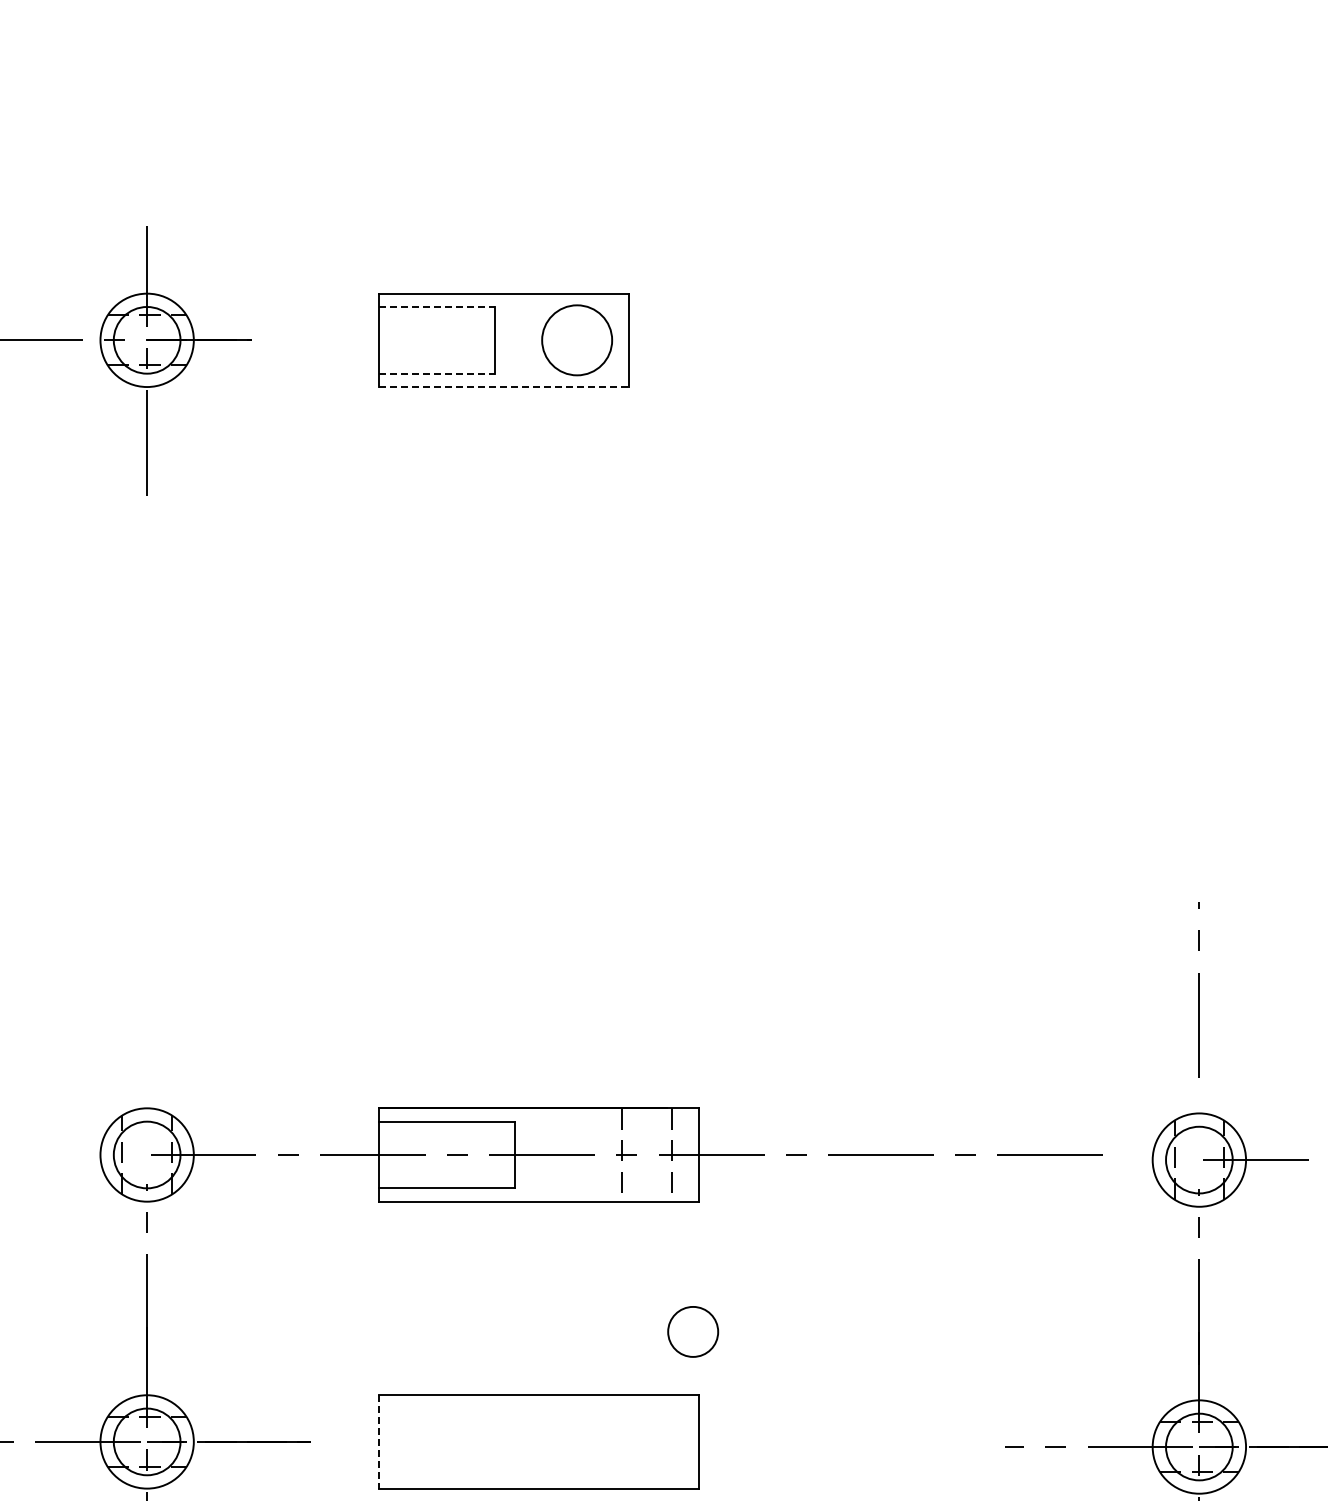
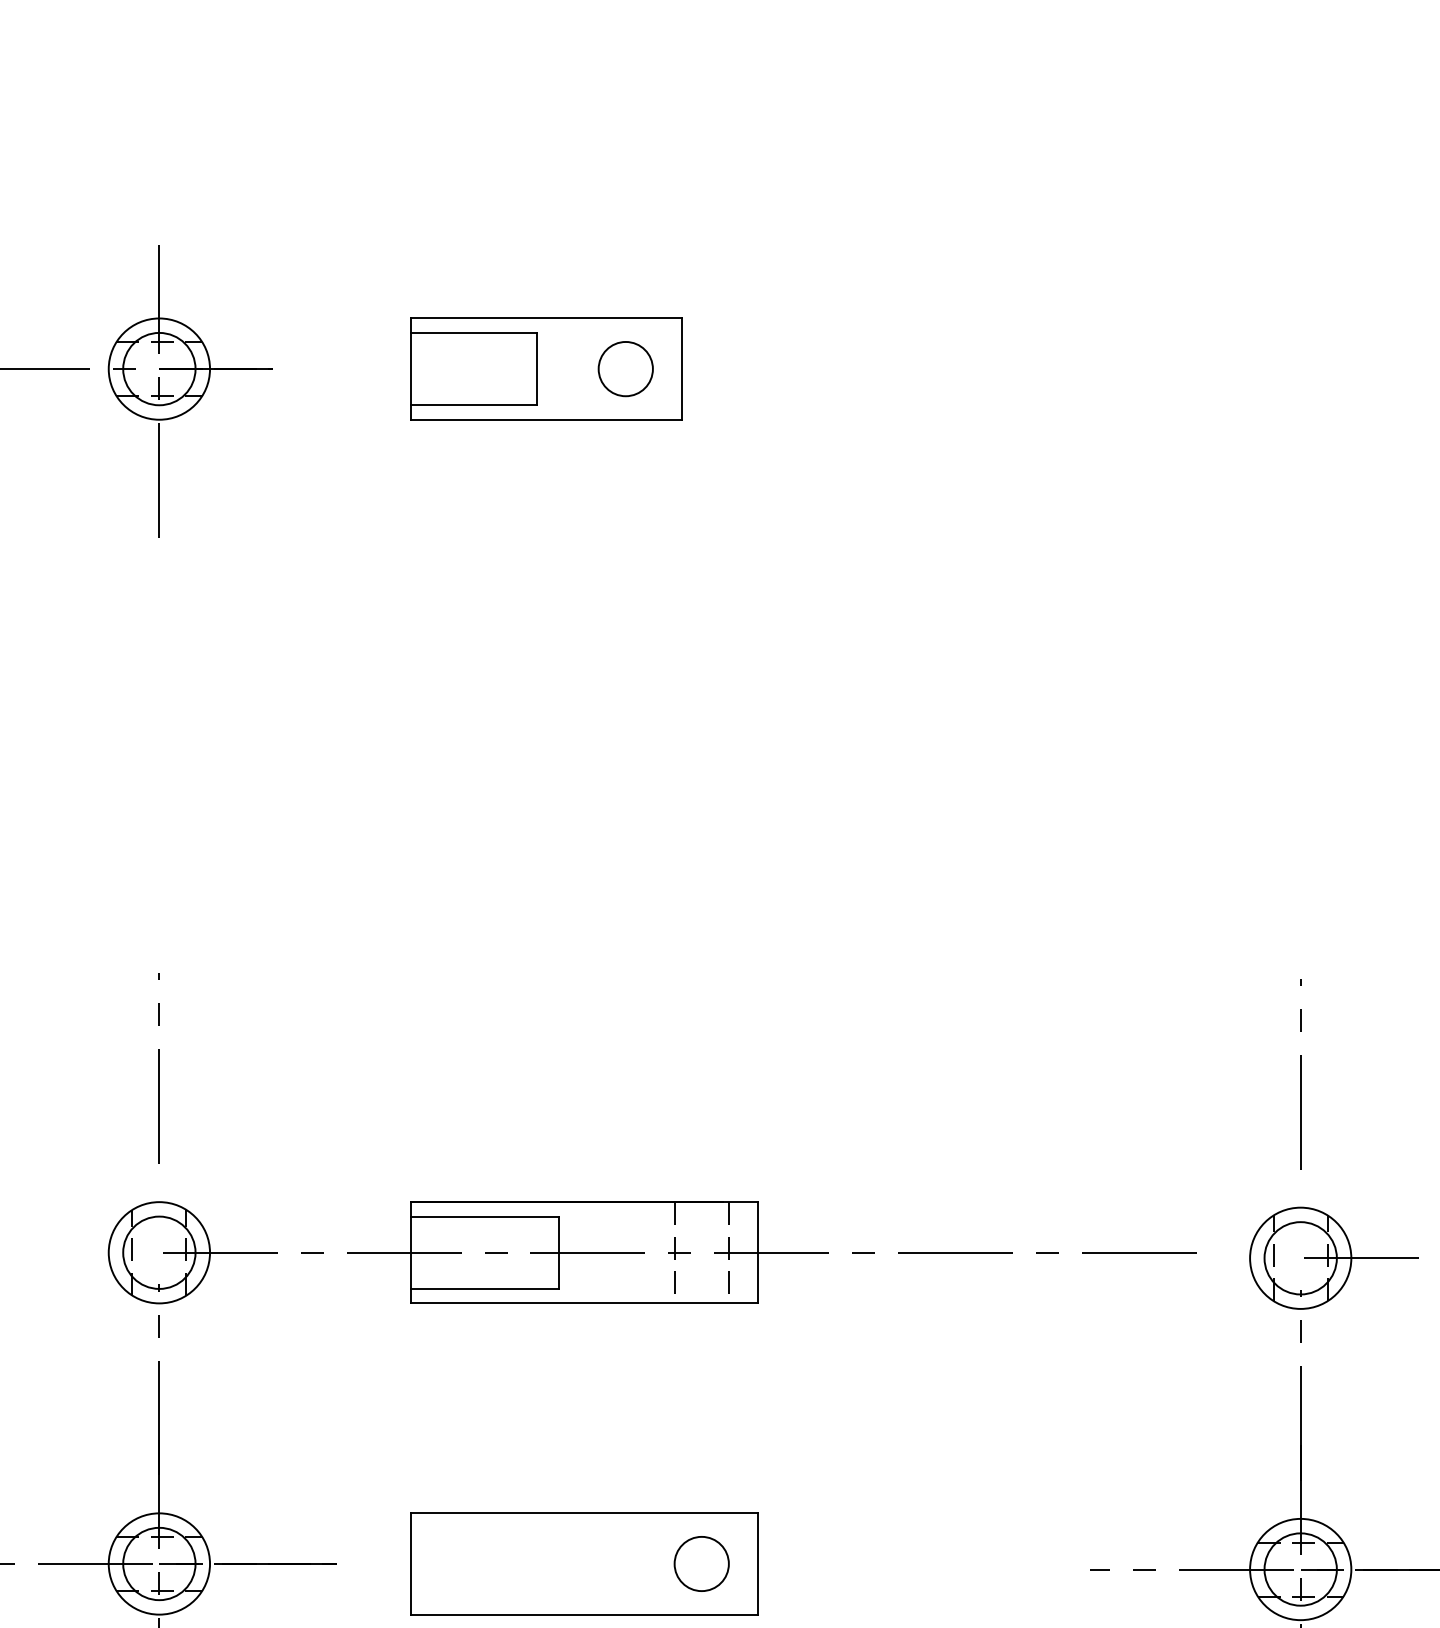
line: (437, 307) -> (474, 333), dashed -> solid
circle: (577, 340) -> (626, 369), size x0.71
line: (437, 373) -> (474, 405), dashed -> solid
line: (504, 387) -> (546, 420), dashed -> solid
line: (146, 984) -> (158, 1067), added
circle: (693, 1331) -> (702, 1563), moved
line: (378, 1441) -> (410, 1563), dashed -> solid

